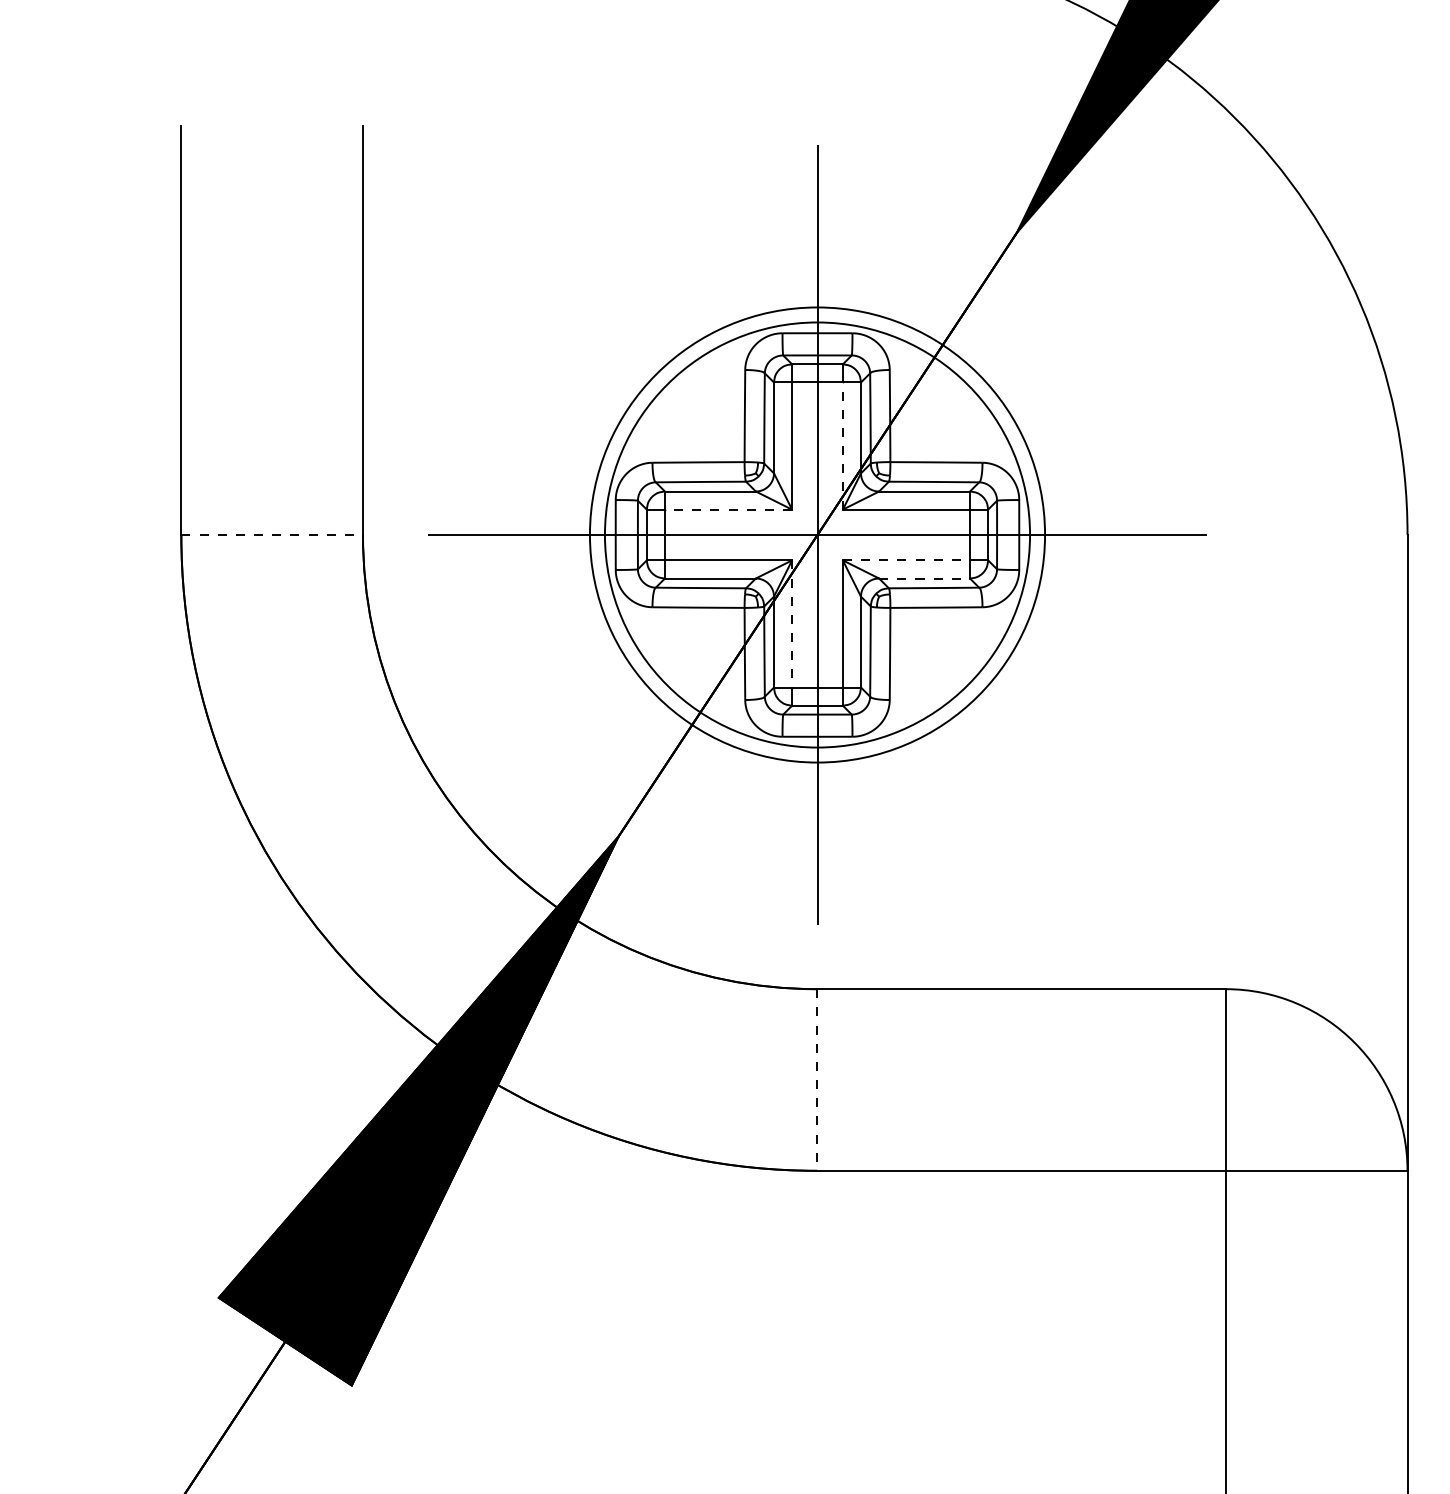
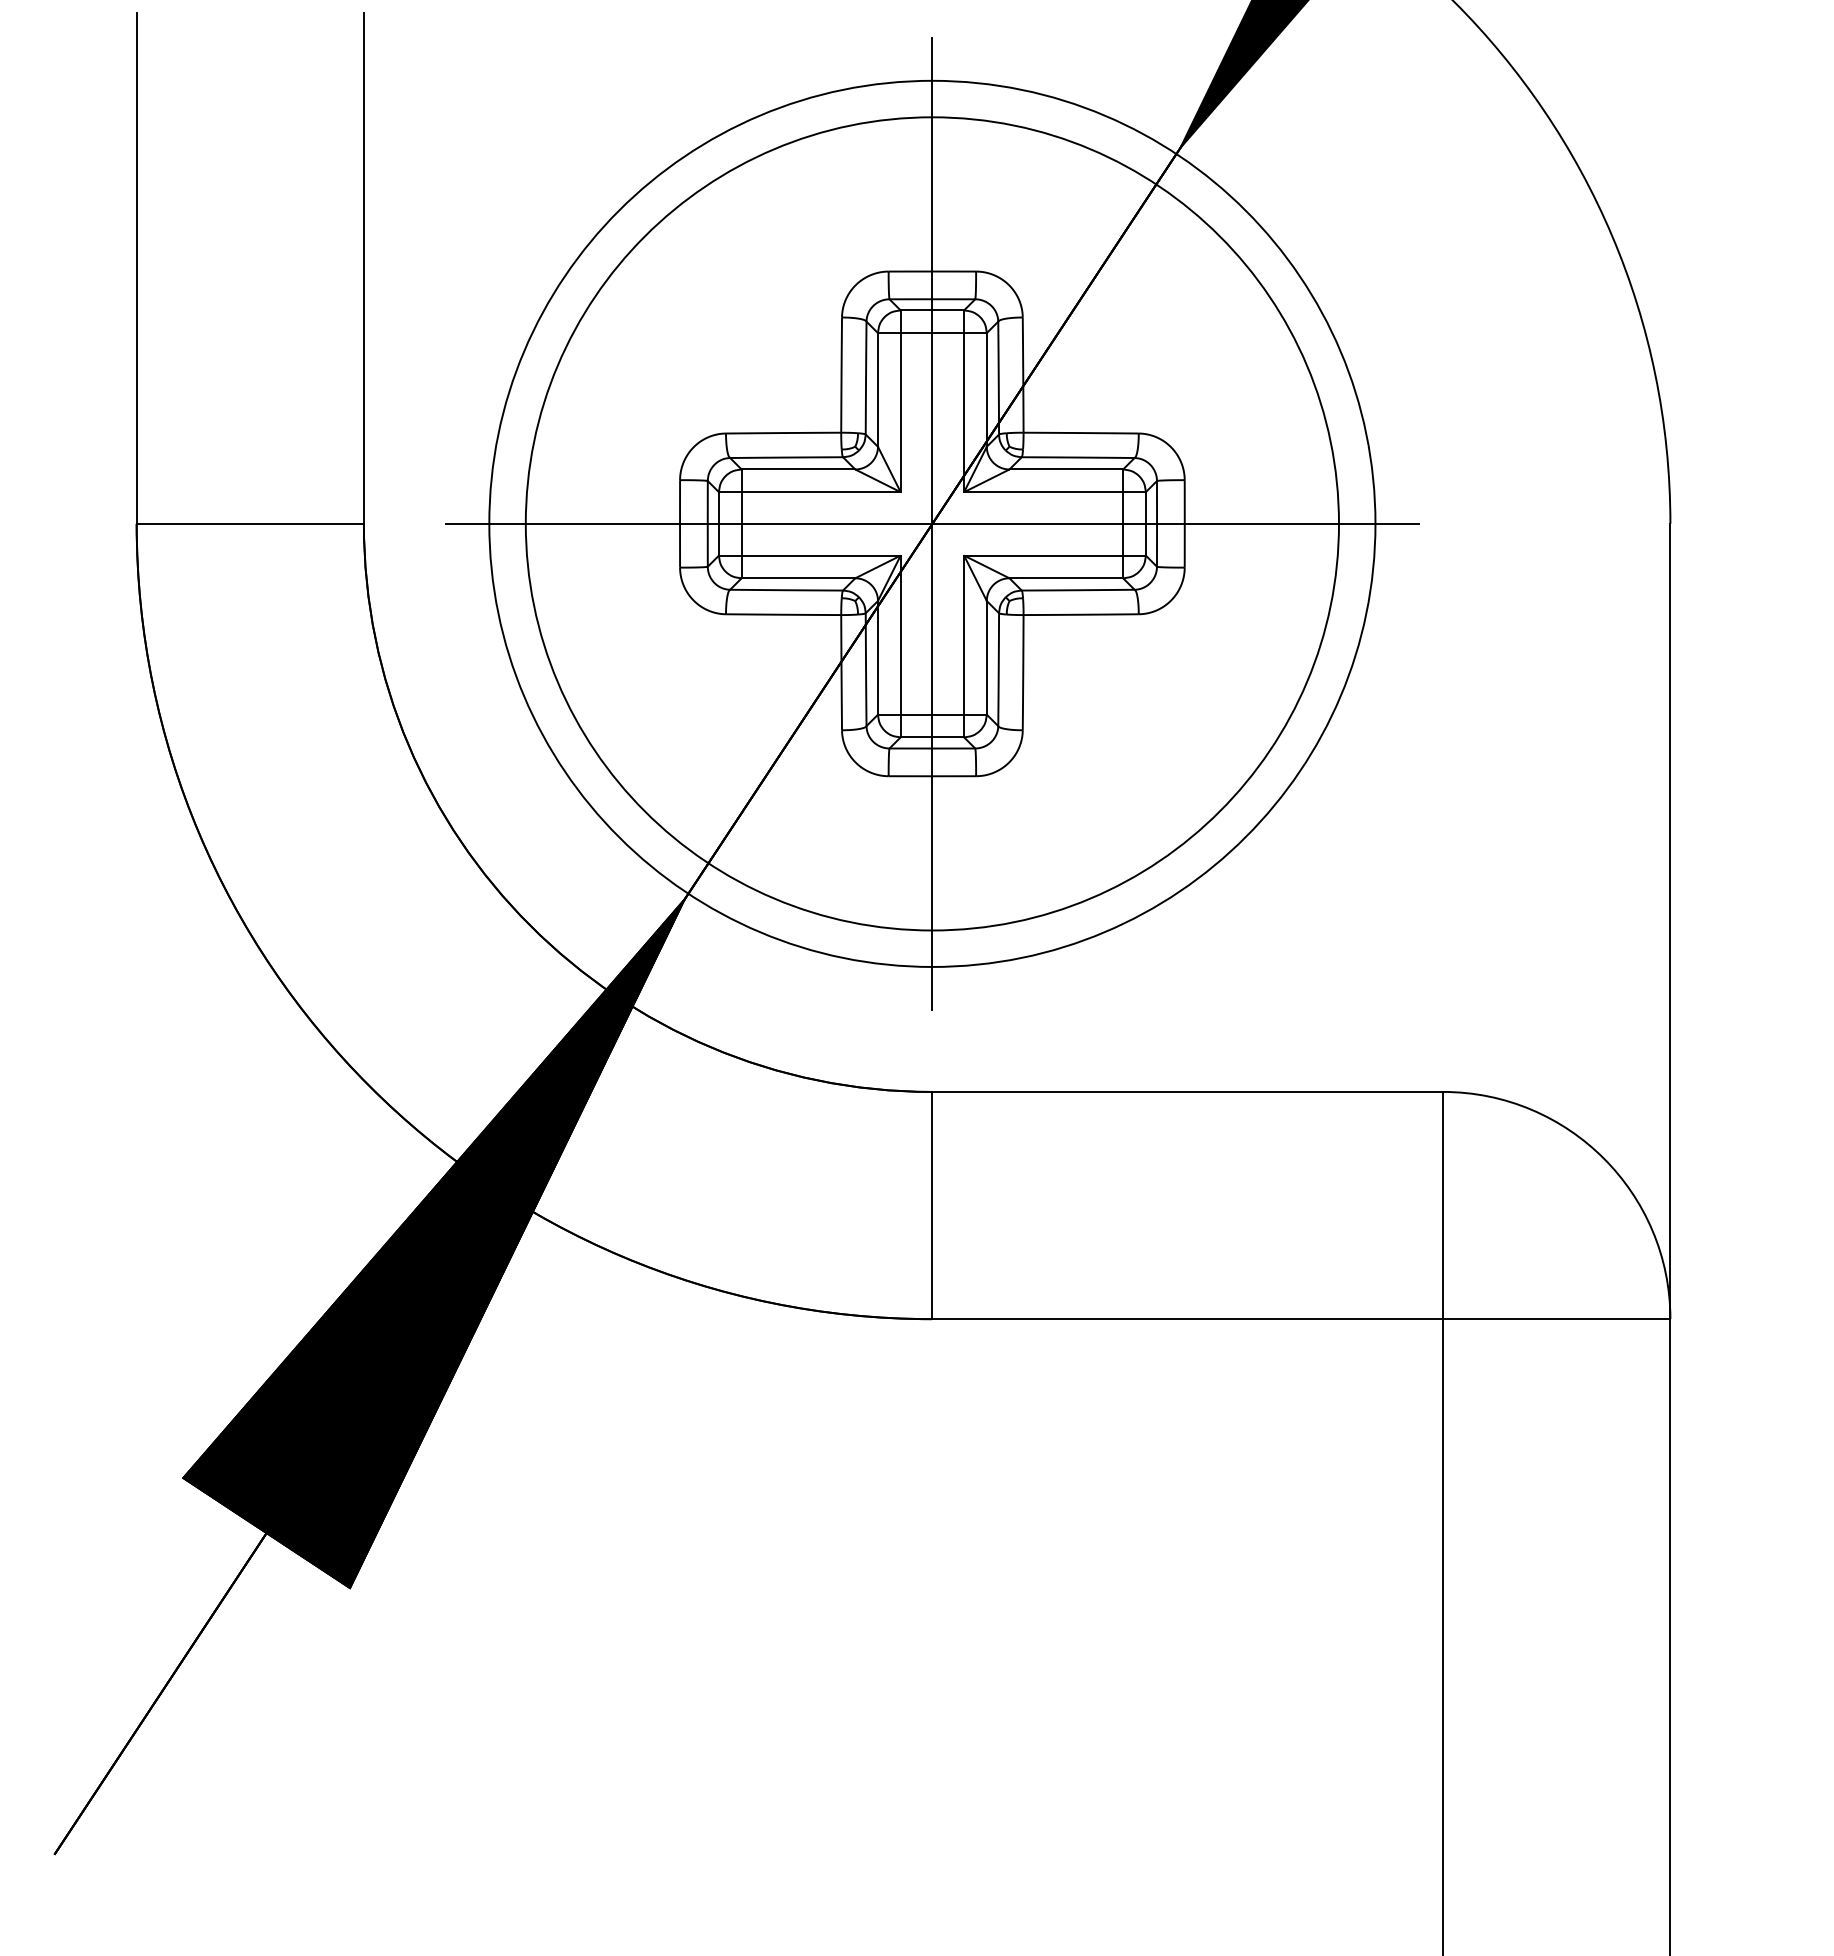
line: (843, 445) -> (964, 412), dashed -> solid
line: (728, 509) -> (821, 492), dashed -> solid
line: (272, 534) -> (250, 523), dashed -> solid
circle: (816, 534) -> (931, 523), size x1.43
circle: (817, 534) -> (932, 523), size x1.67
line: (906, 560) -> (1043, 555), dashed -> solid
line: (924, 578) -> (1066, 578), dashed -> solid
line: (791, 624) -> (900, 635), dashed -> solid
line: (816, 1079) -> (931, 1205), dashed -> solid

